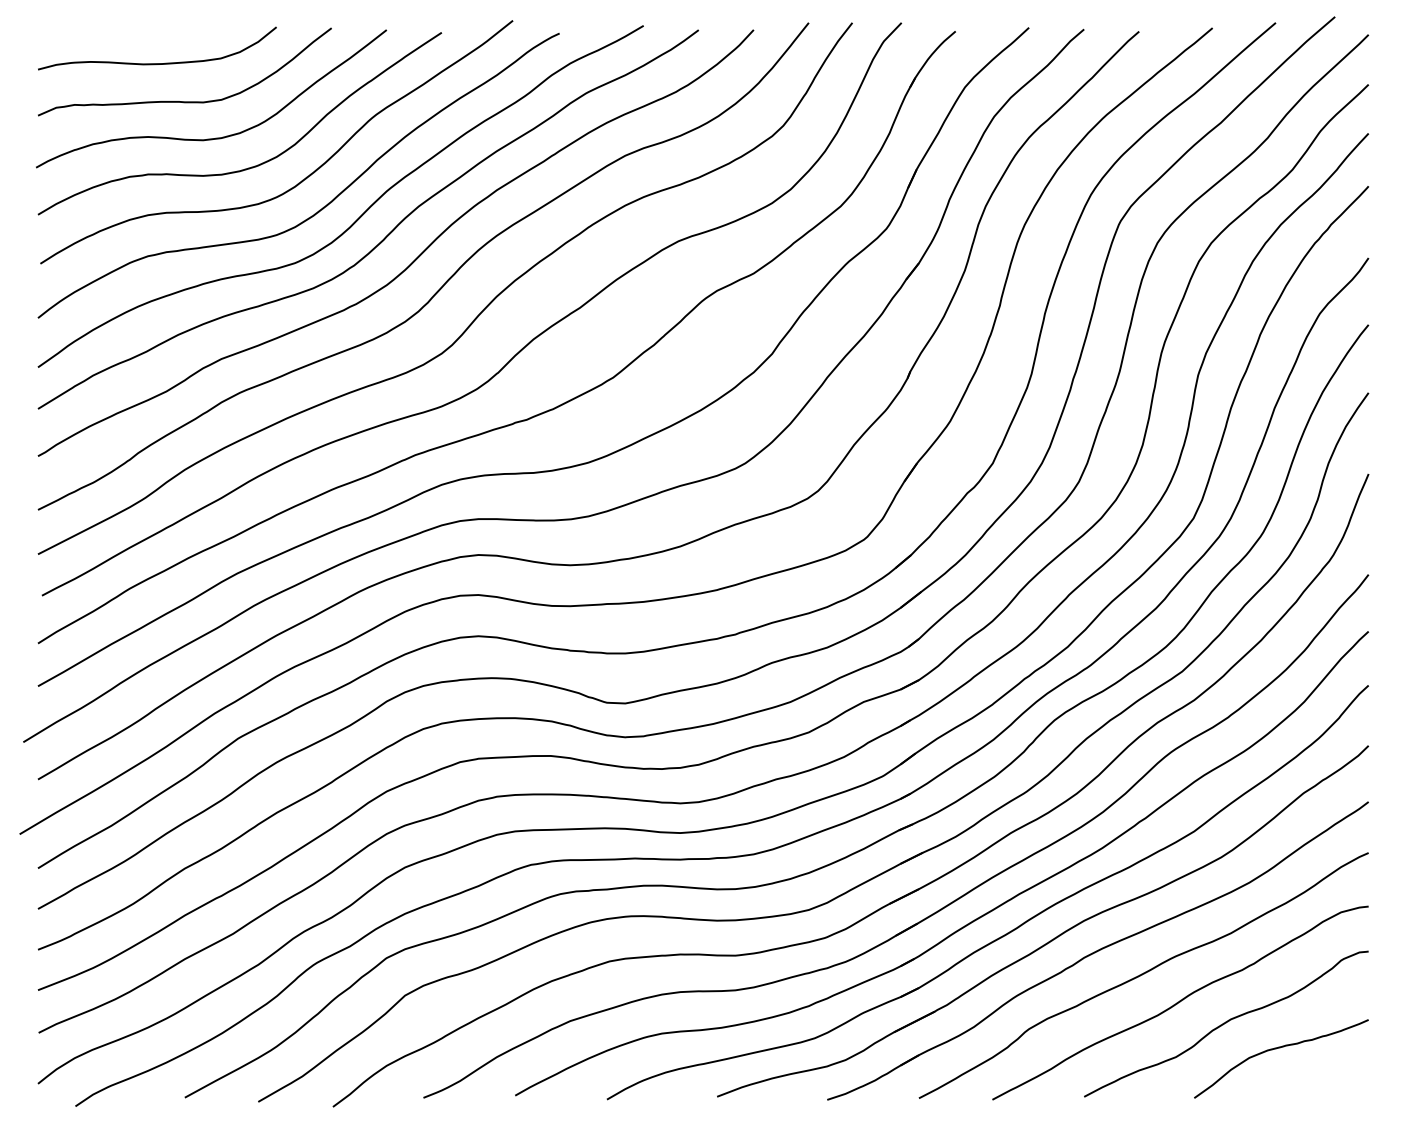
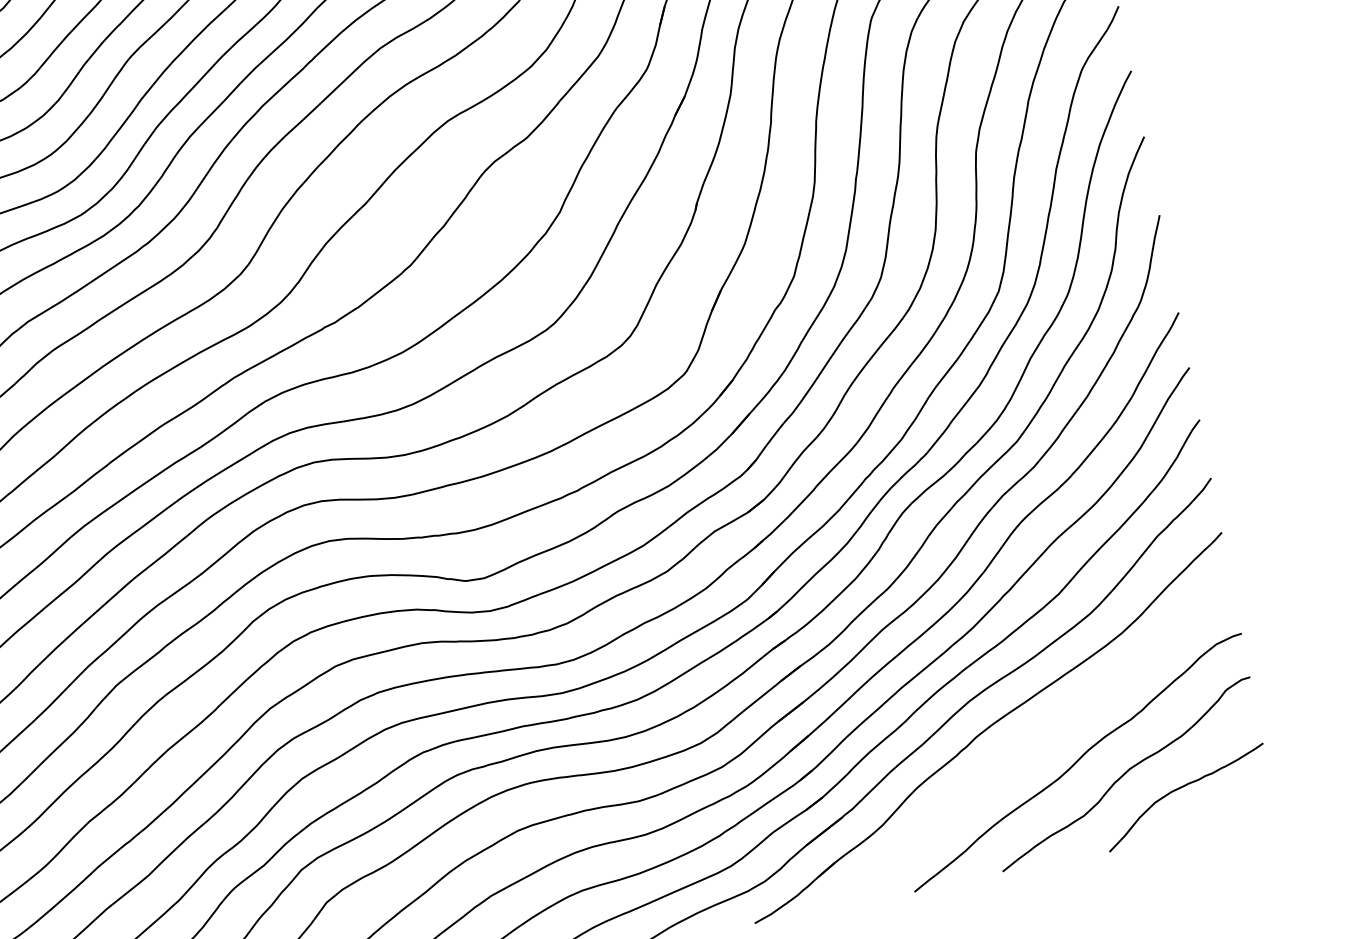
curve: (1143, 974) -> (1036, 742), removed

